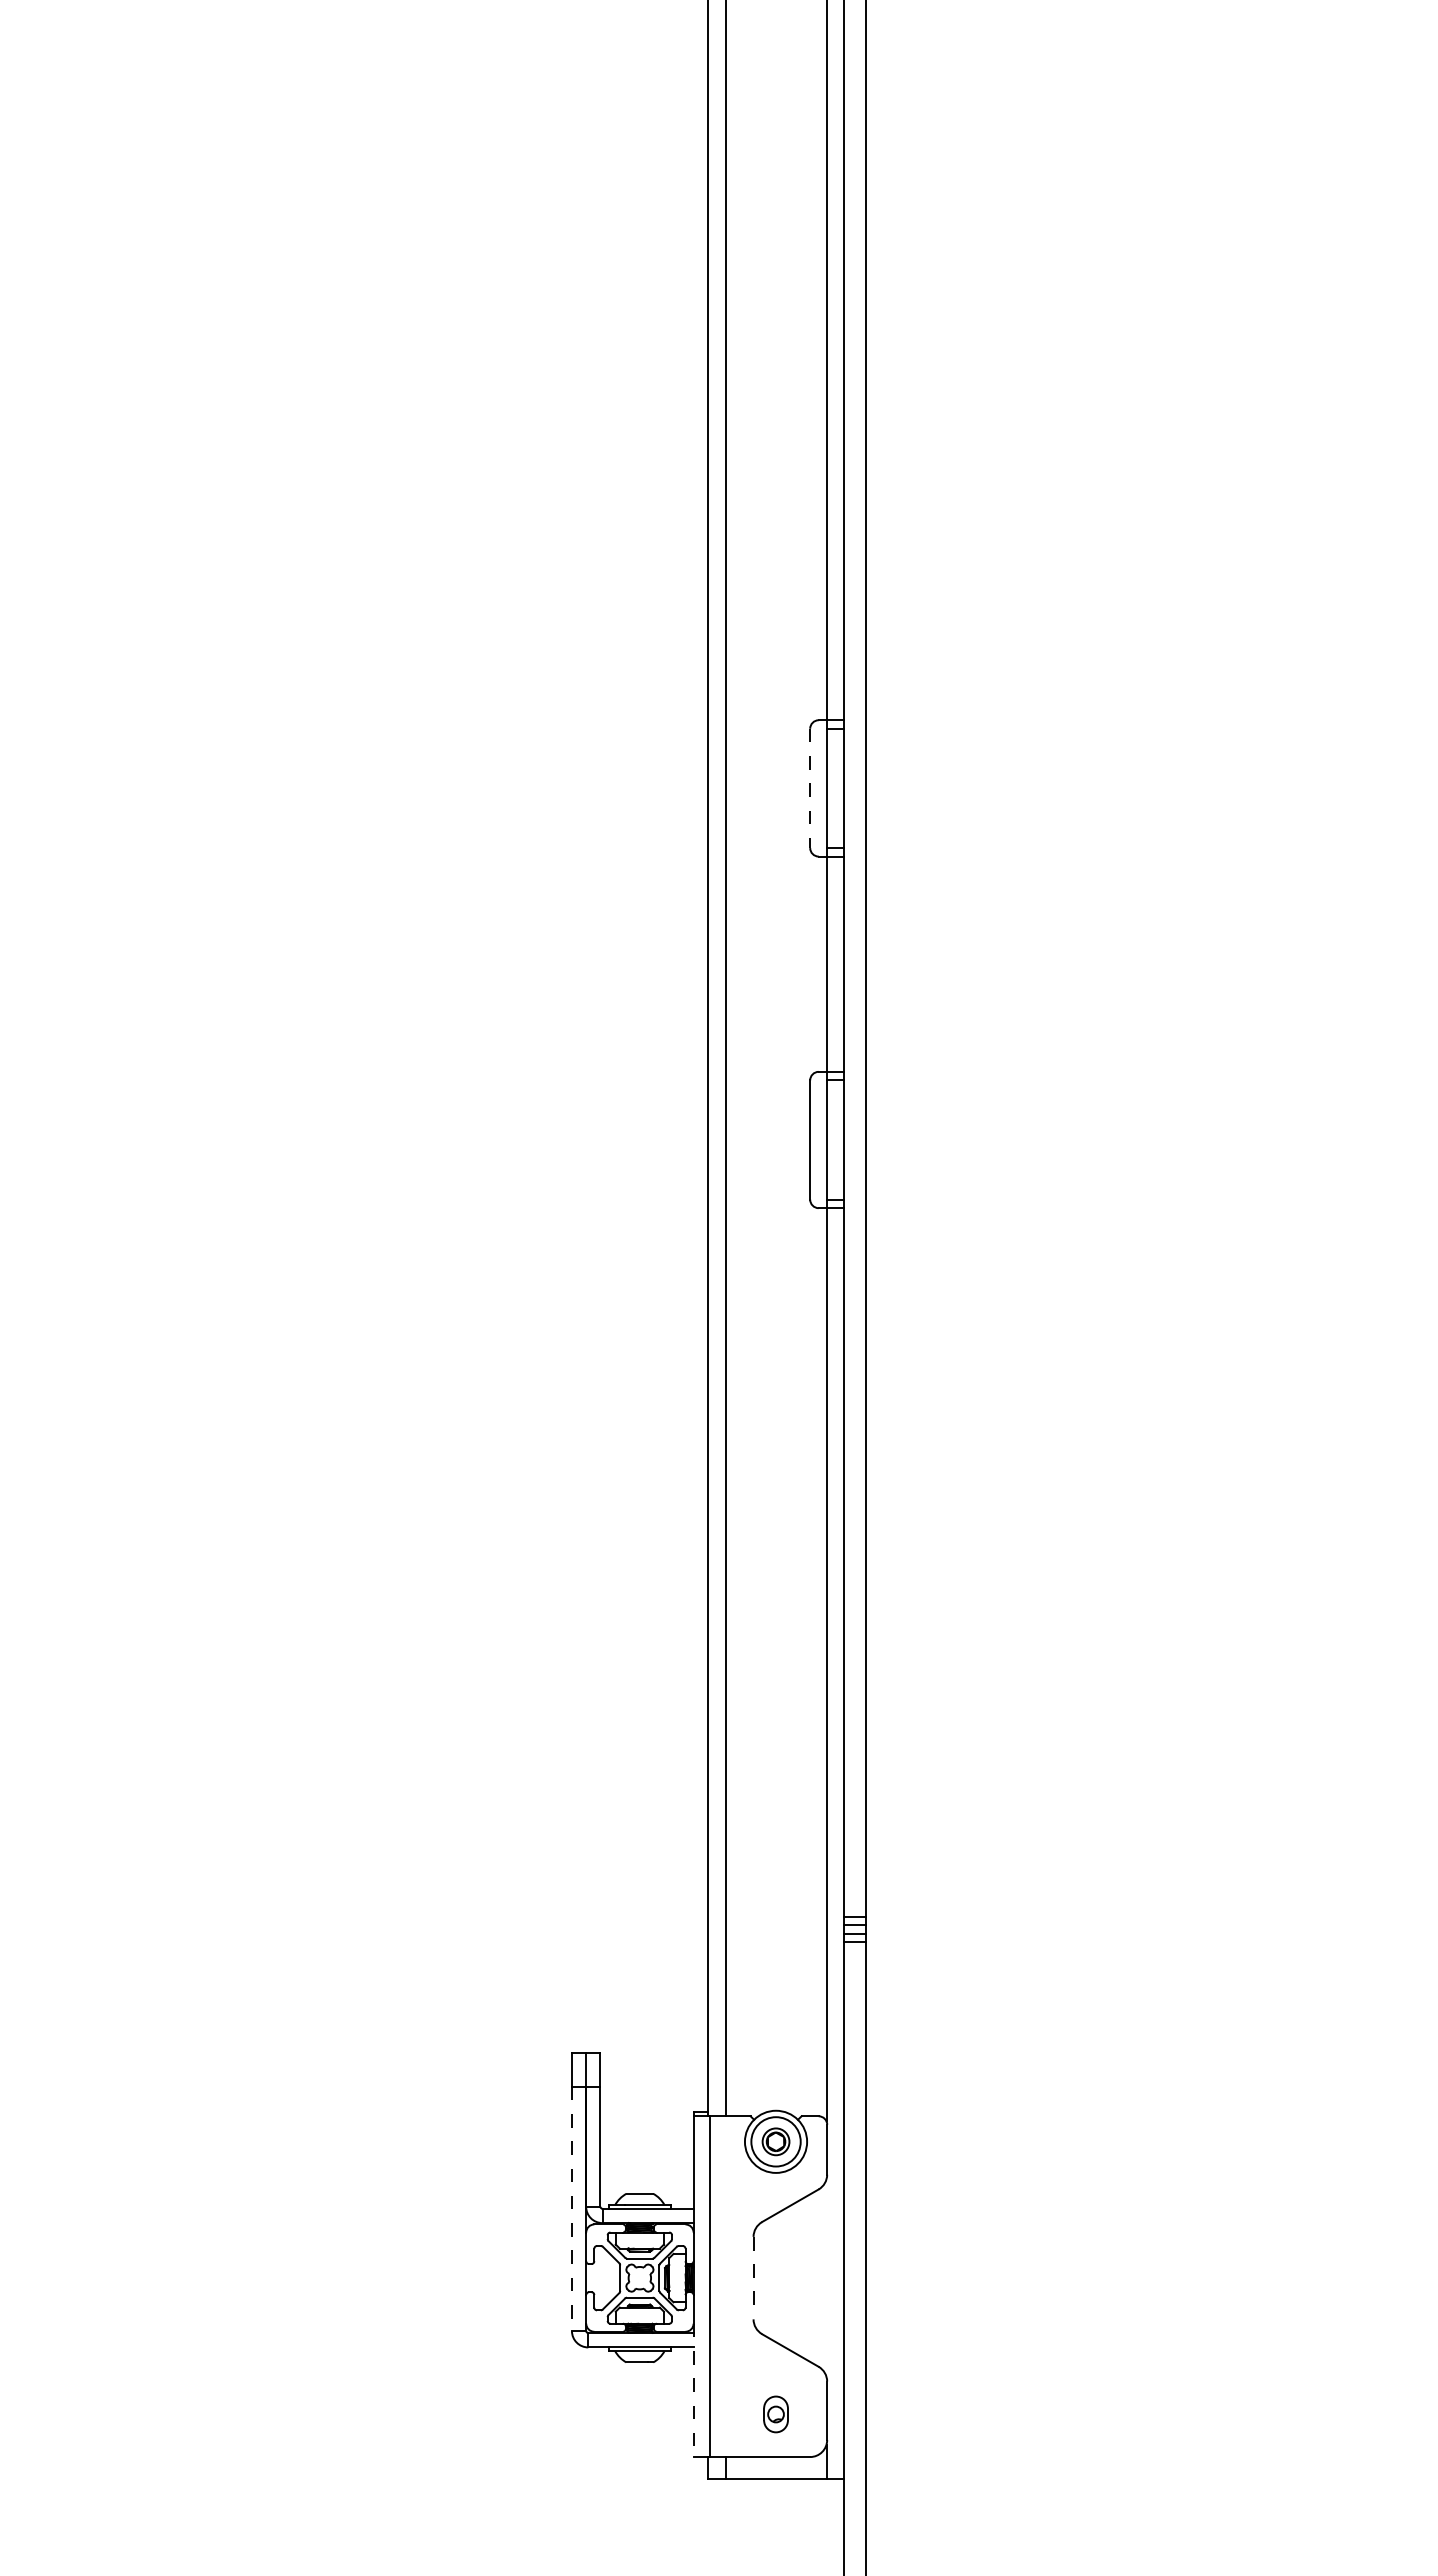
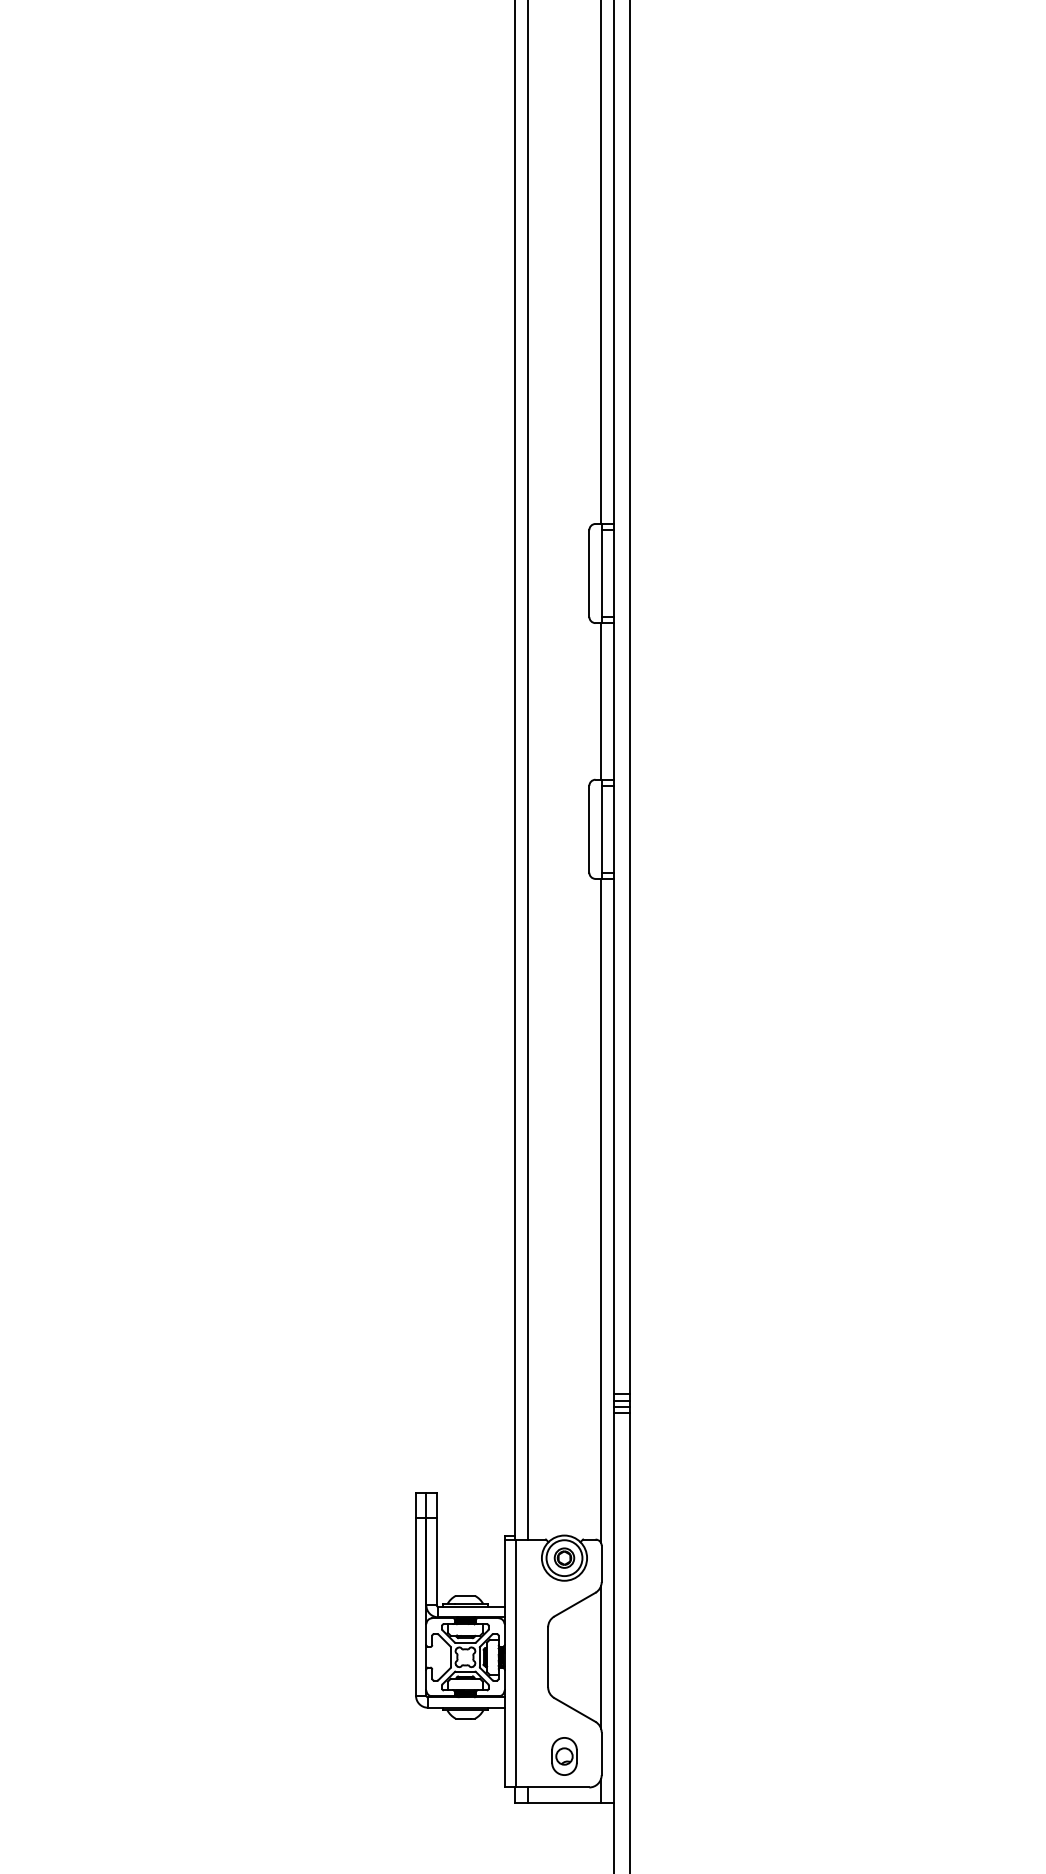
line: (810, 788) -> (589, 573), dashed -> solid
line: (571, 2209) -> (415, 1607), dashed -> solid
line: (826, 2277) -> (601, 1656), added
line: (753, 2278) -> (548, 1657), dashed -> solid
line: (693, 2390) -> (504, 1739), dashed -> solid
part: (775, 2414) -> (564, 1756), size x1.43

